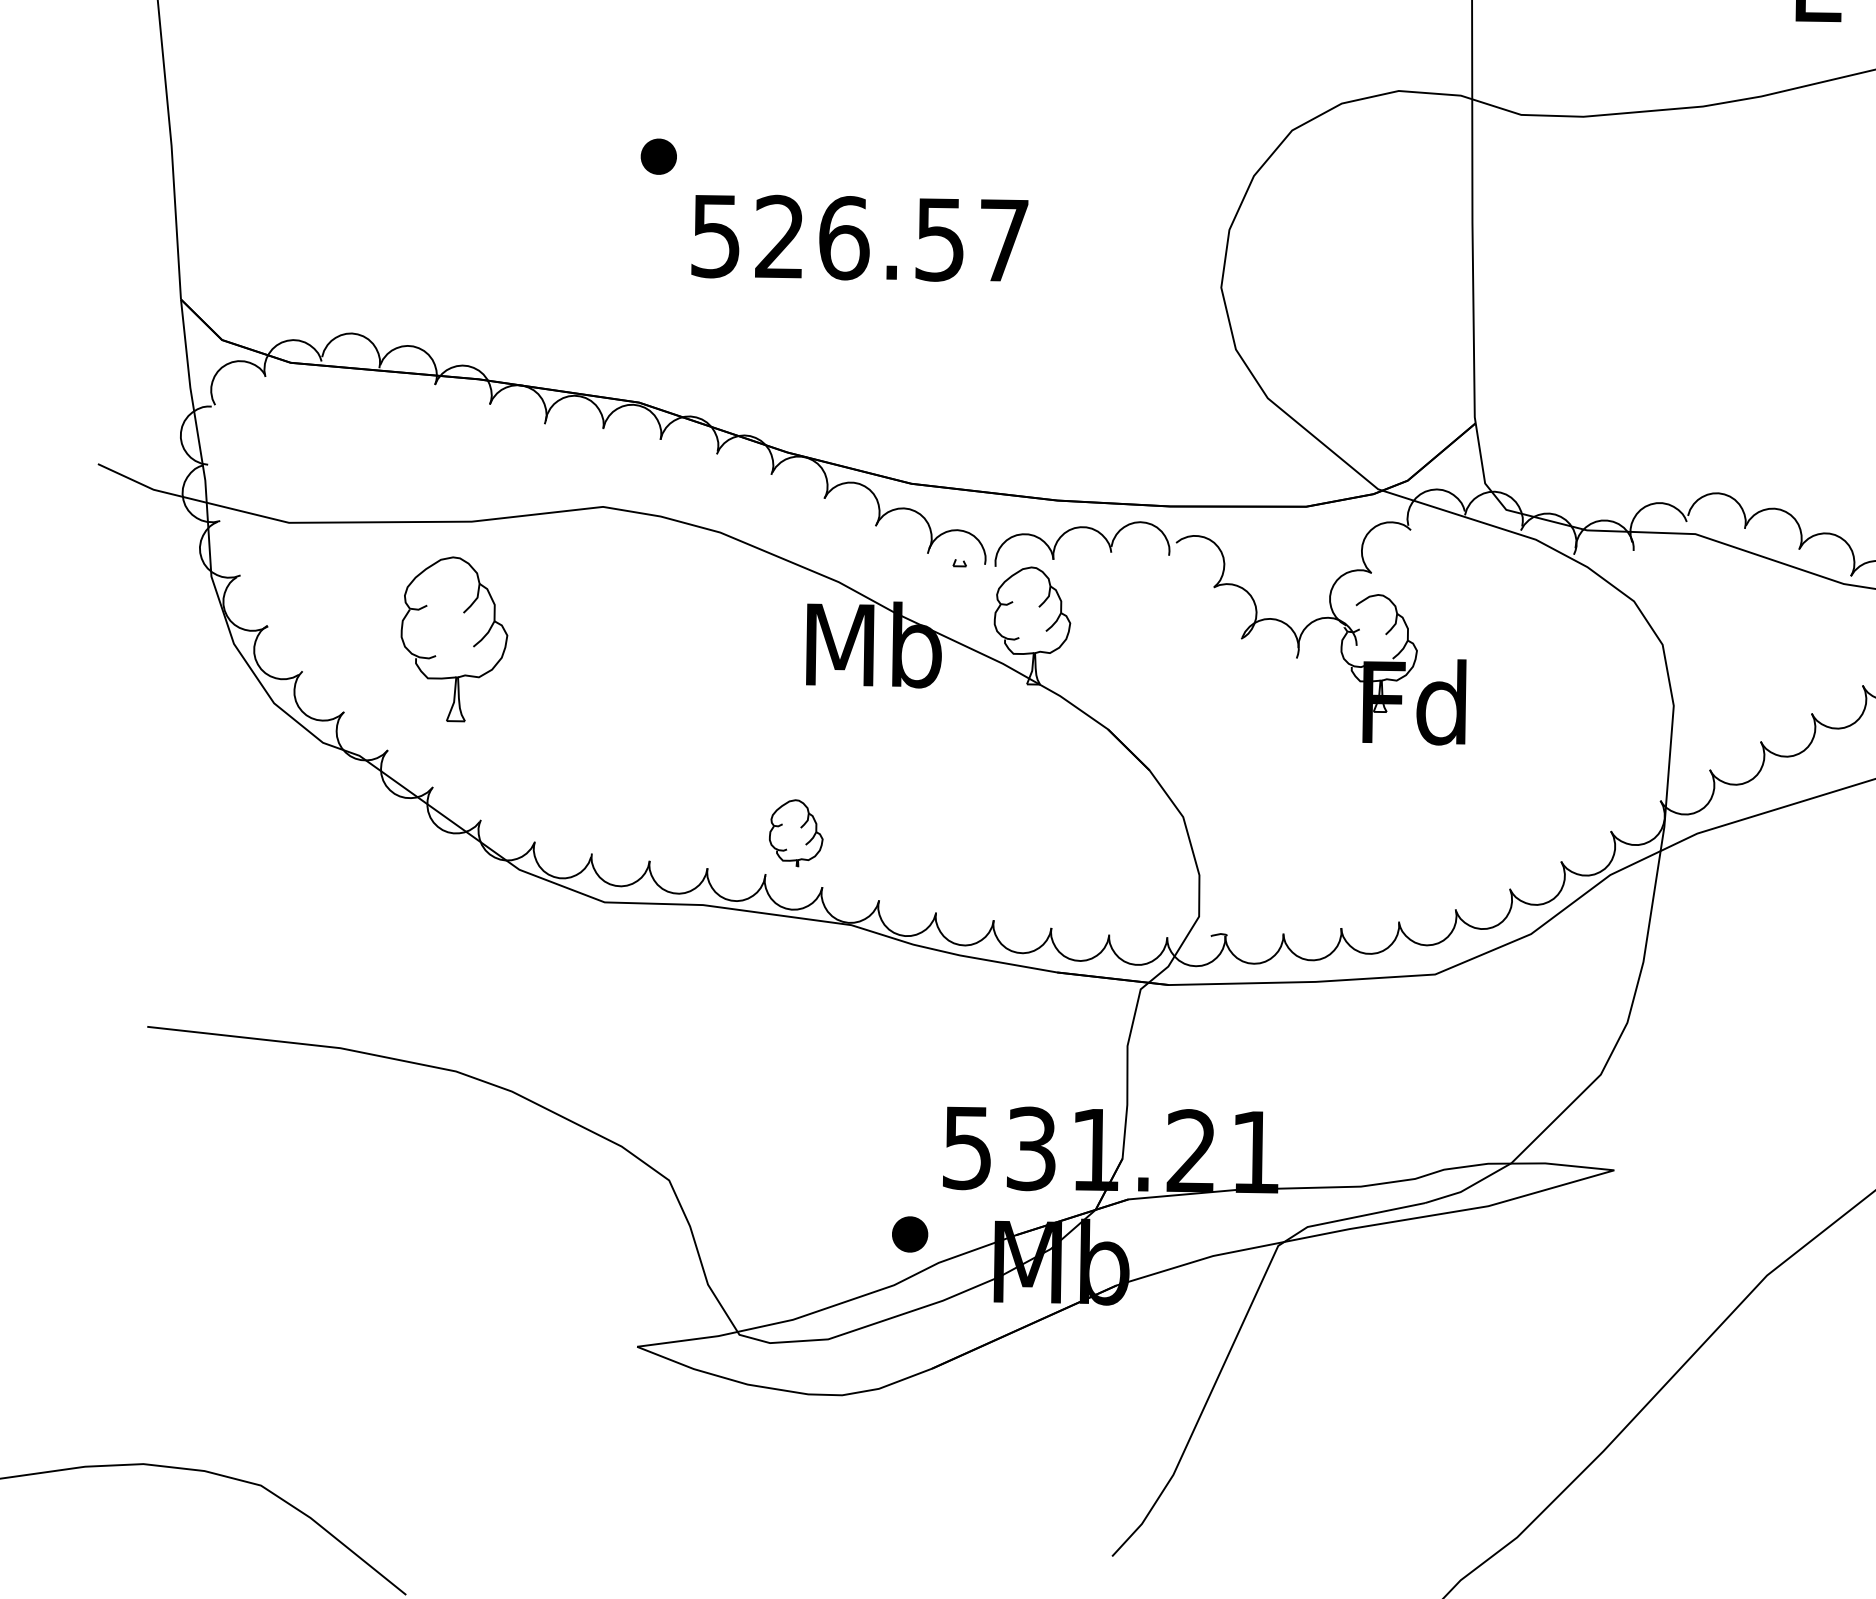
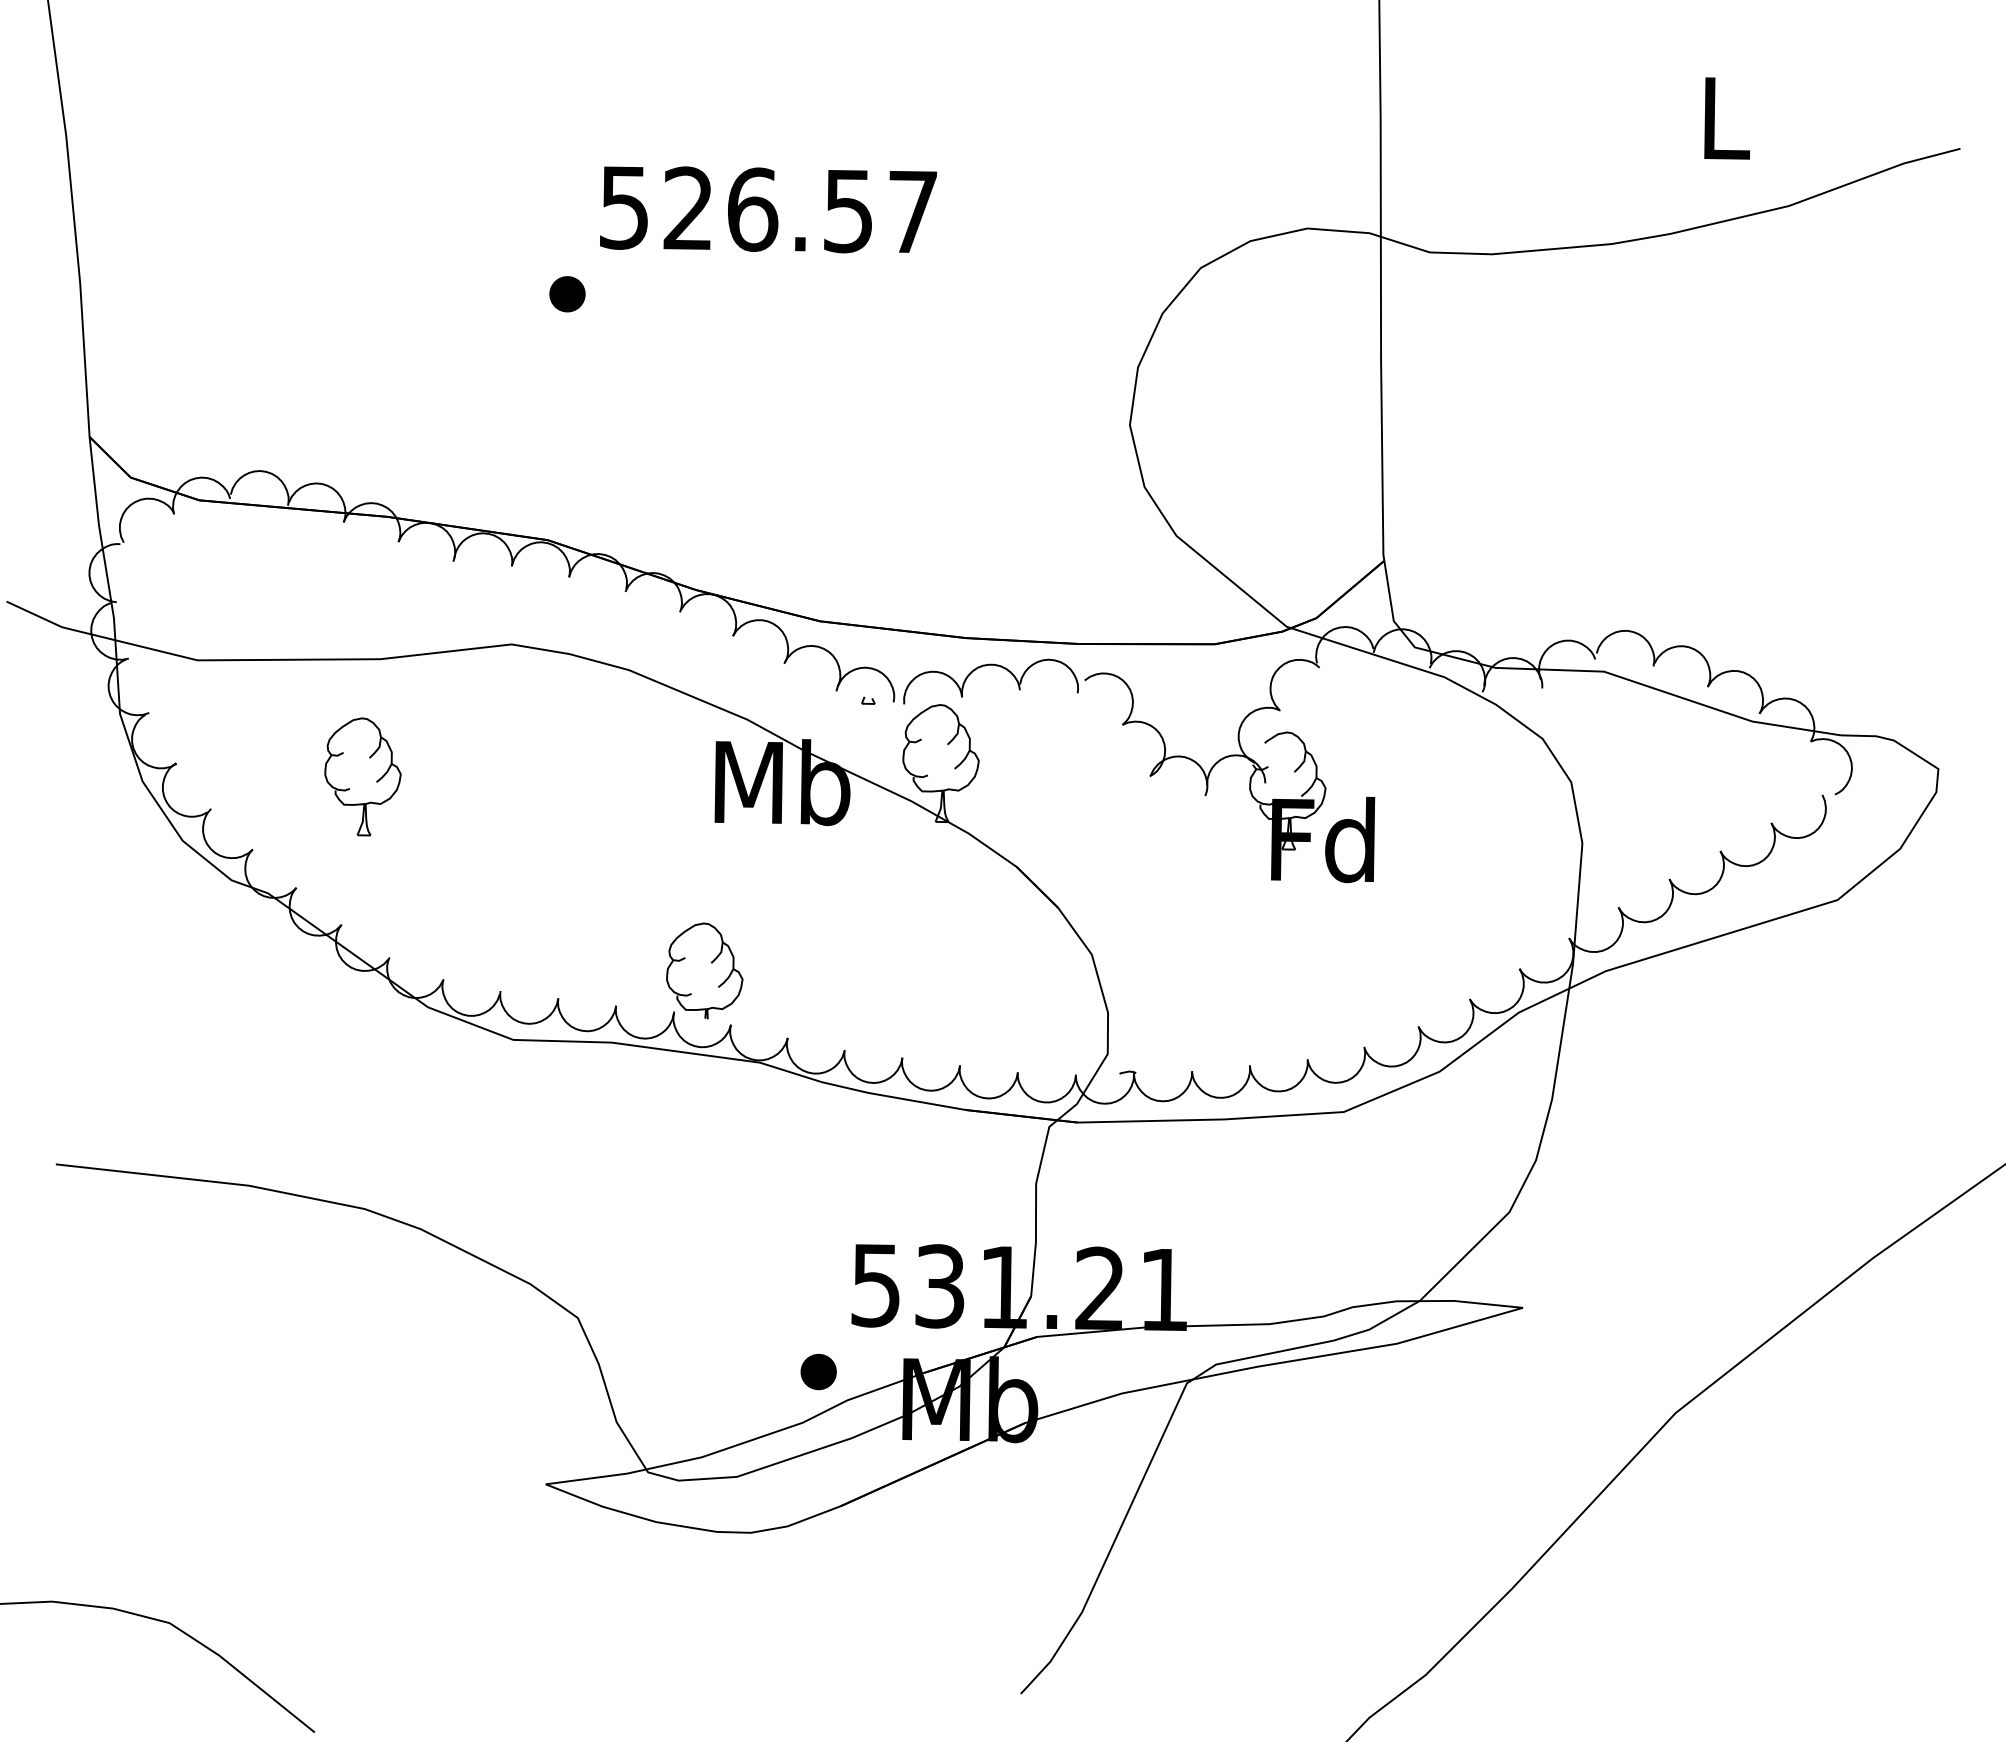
text: (859, 237) -> (768, 209), moved
part: (453, 638) -> (362, 776), size x0.71
part: (795, 832) -> (704, 970), size x1.43

